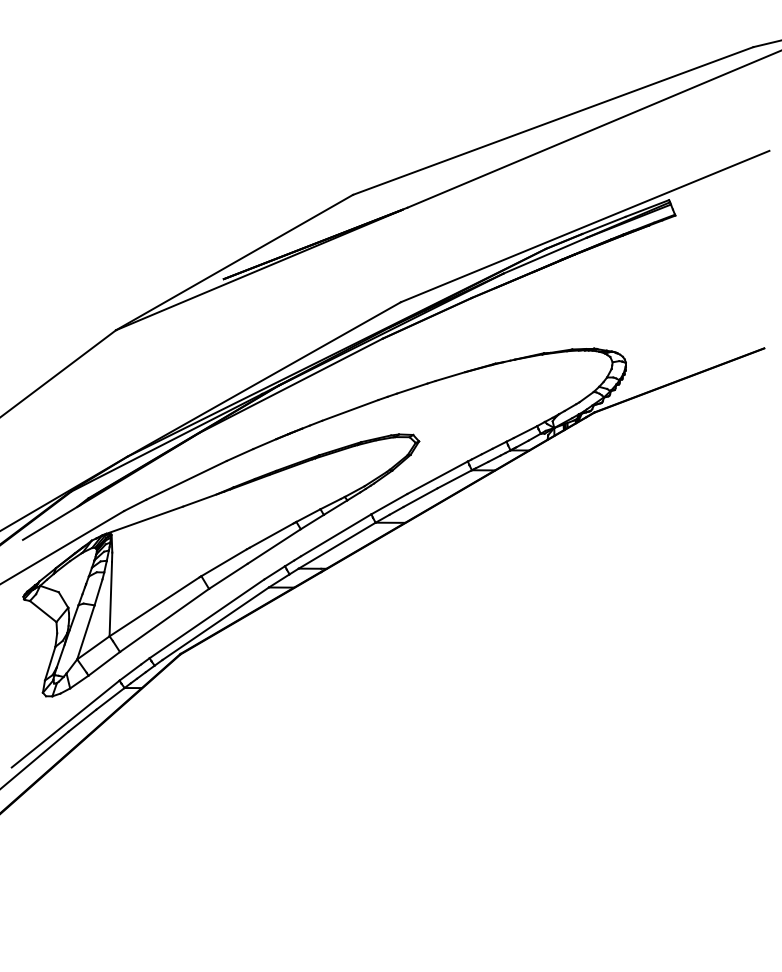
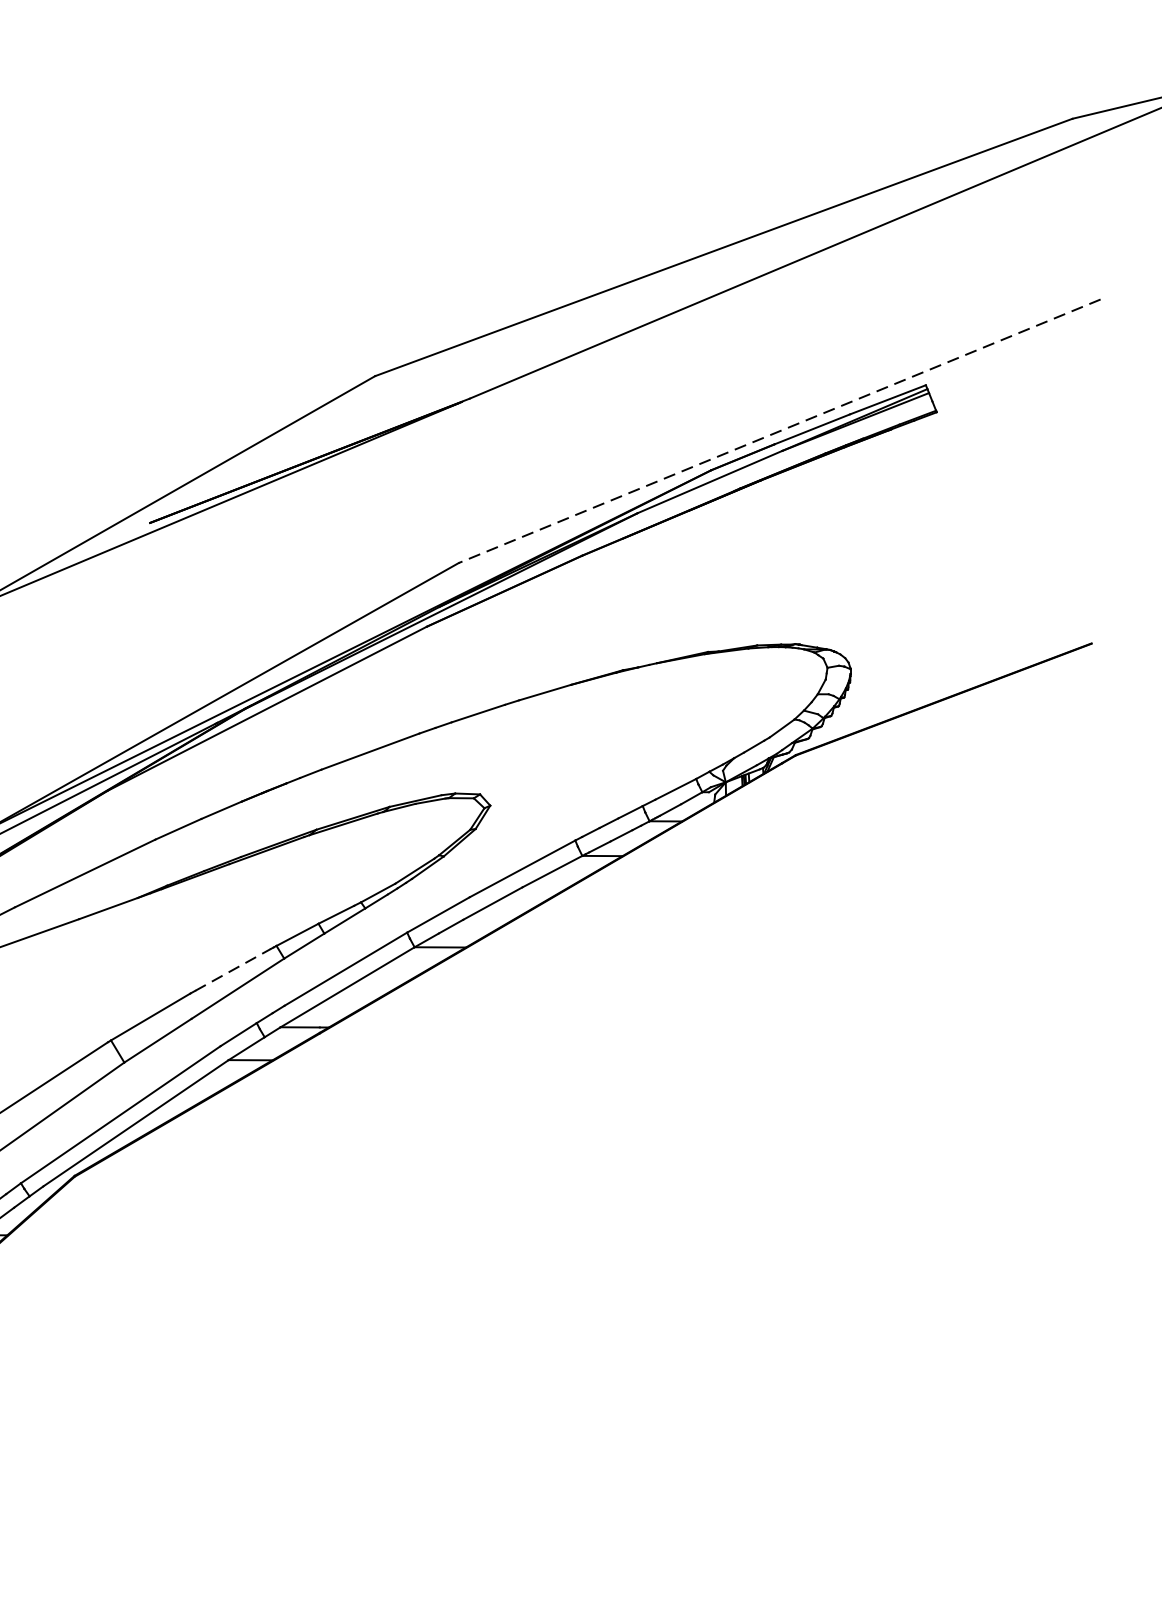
line: (584, 226) -> (778, 431), solid -> dashed
line: (271, 535) -> (233, 969), solid -> dashed

